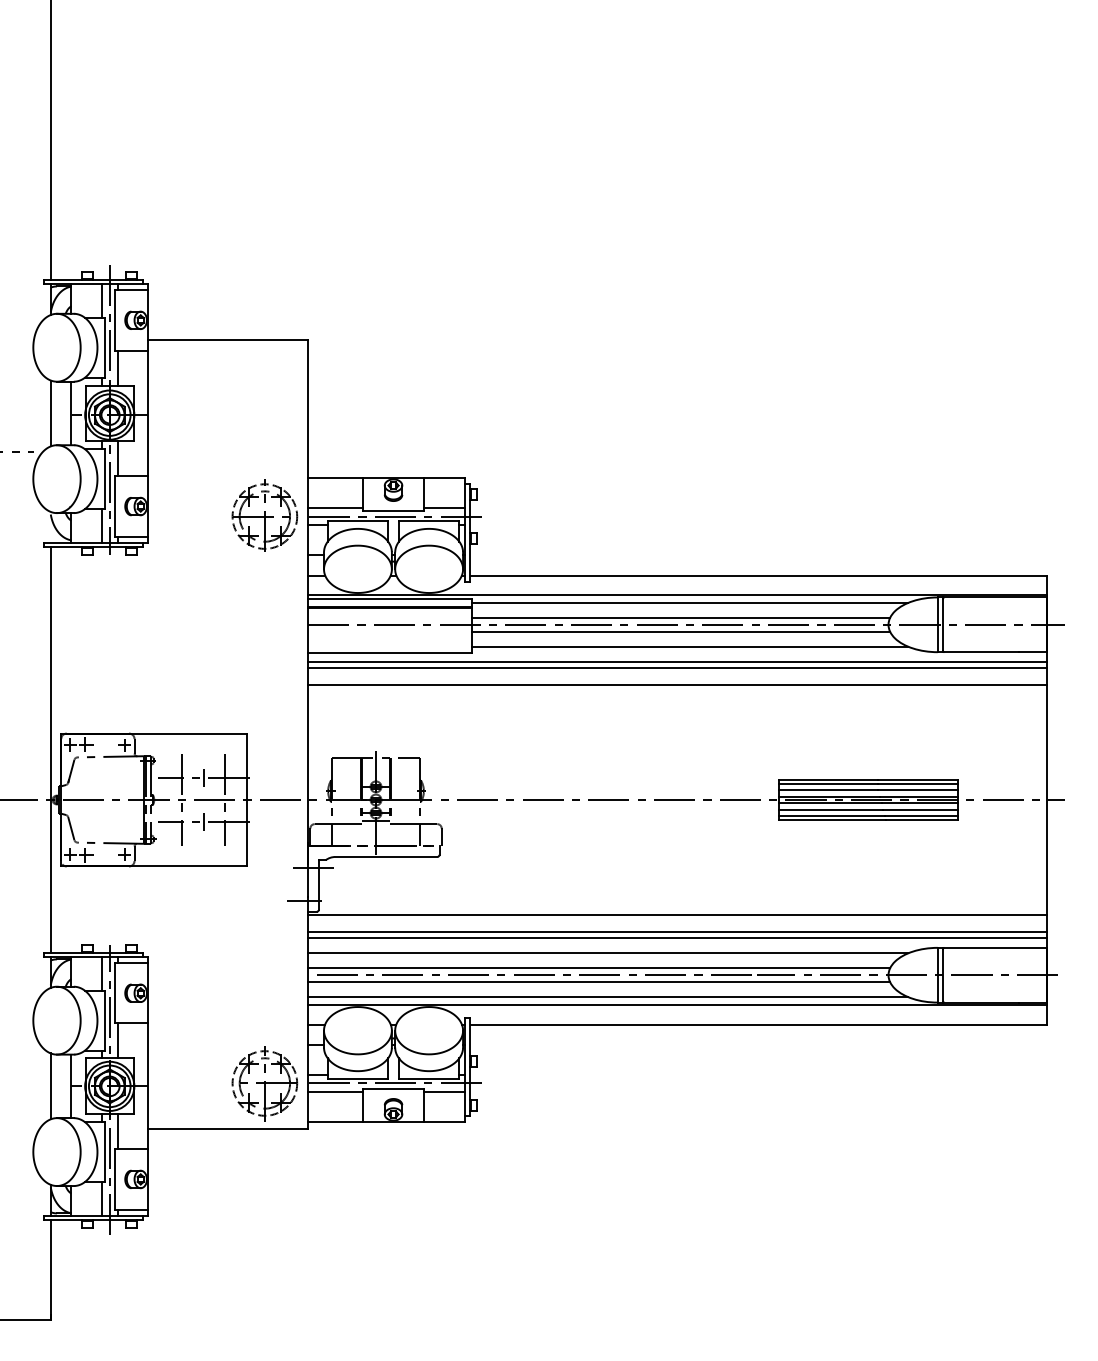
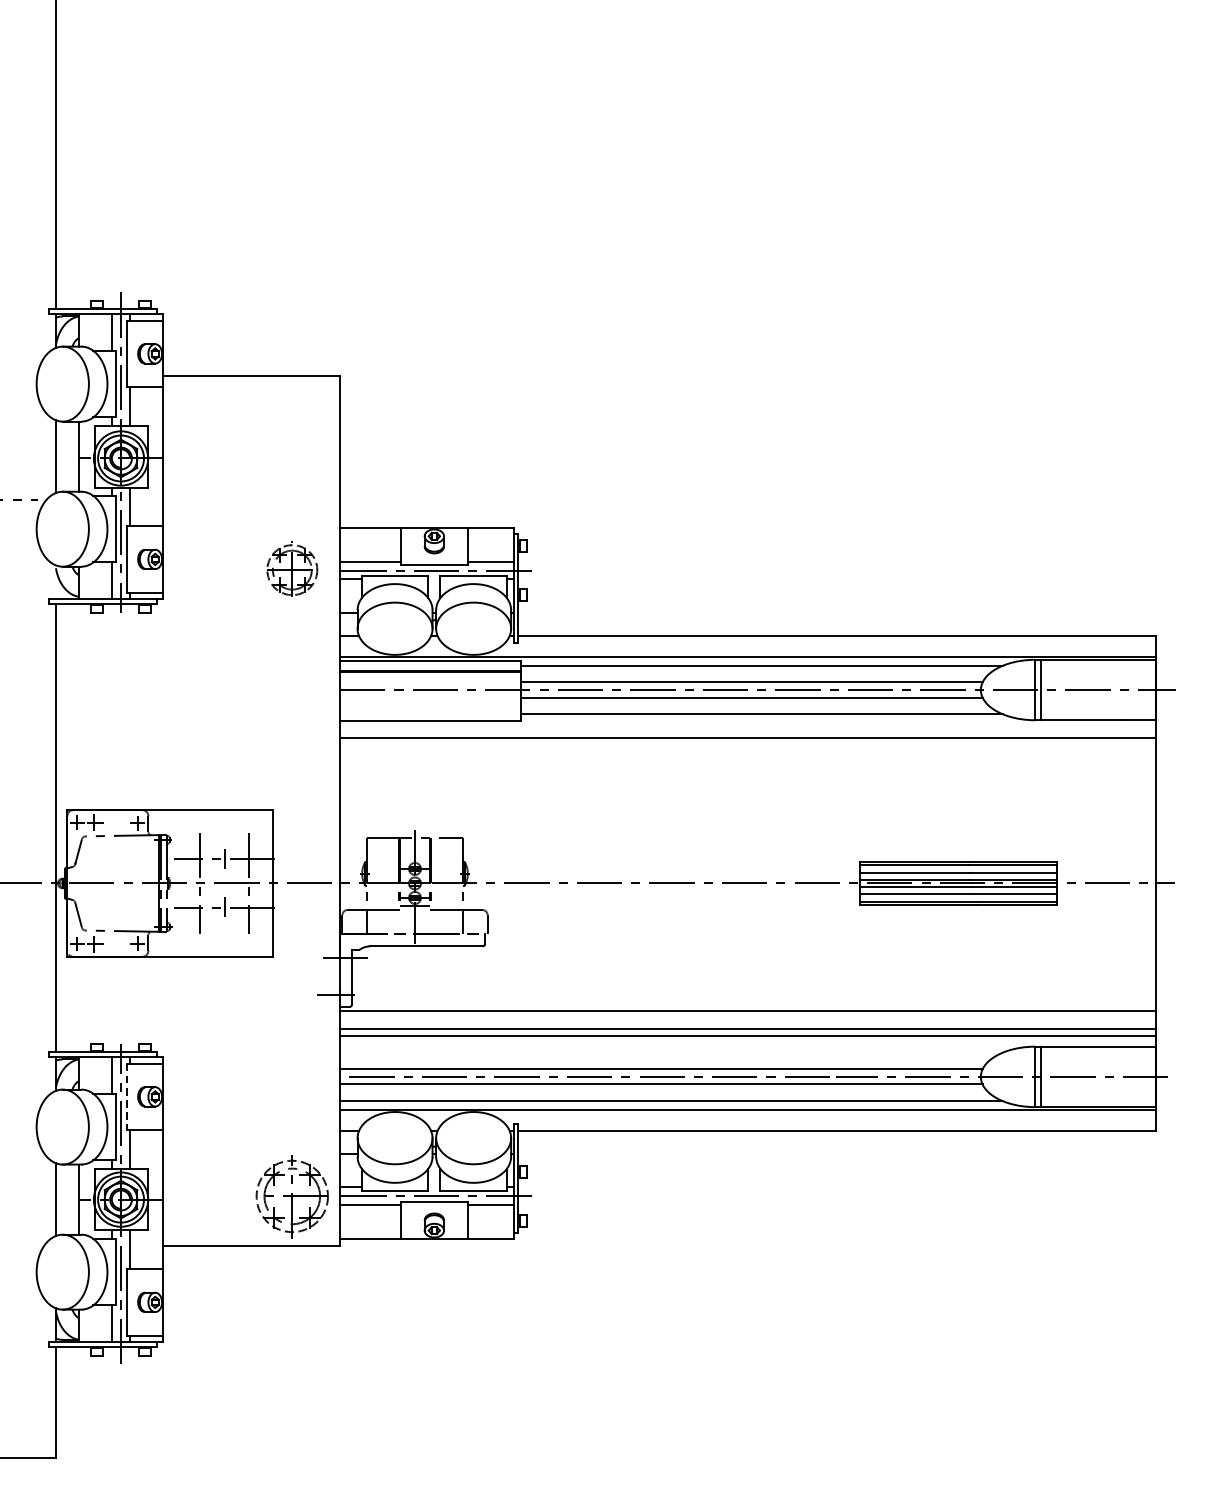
part: (264, 515) -> (291, 569), size x0.7
line: (677, 662) -> (747, 731), removed
line: (677, 684) -> (747, 755), removed
line: (608, 953) -> (671, 1052), removed
line: (115, 993) -> (127, 1097), solid -> dashed

